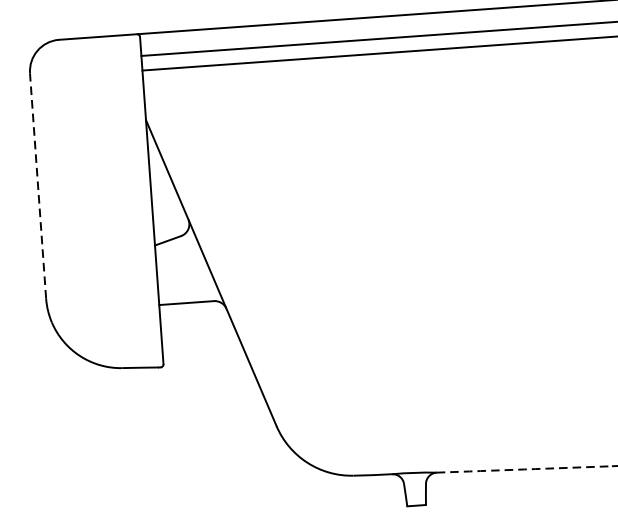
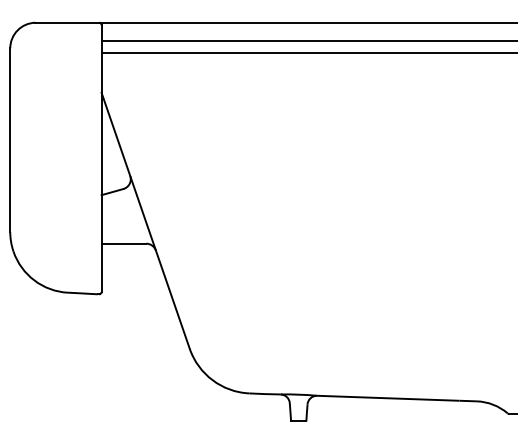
line: (38, 186) -> (10, 140), dashed -> solid
arc: (524, 469) -> (388, 398), dashed -> solid

